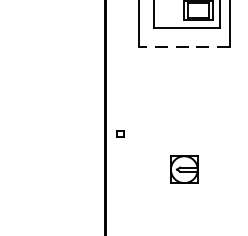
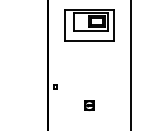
line: (182, 46) -> (88, 40), dashed -> solid
part: (184, 169) -> (89, 105), size x0.62

